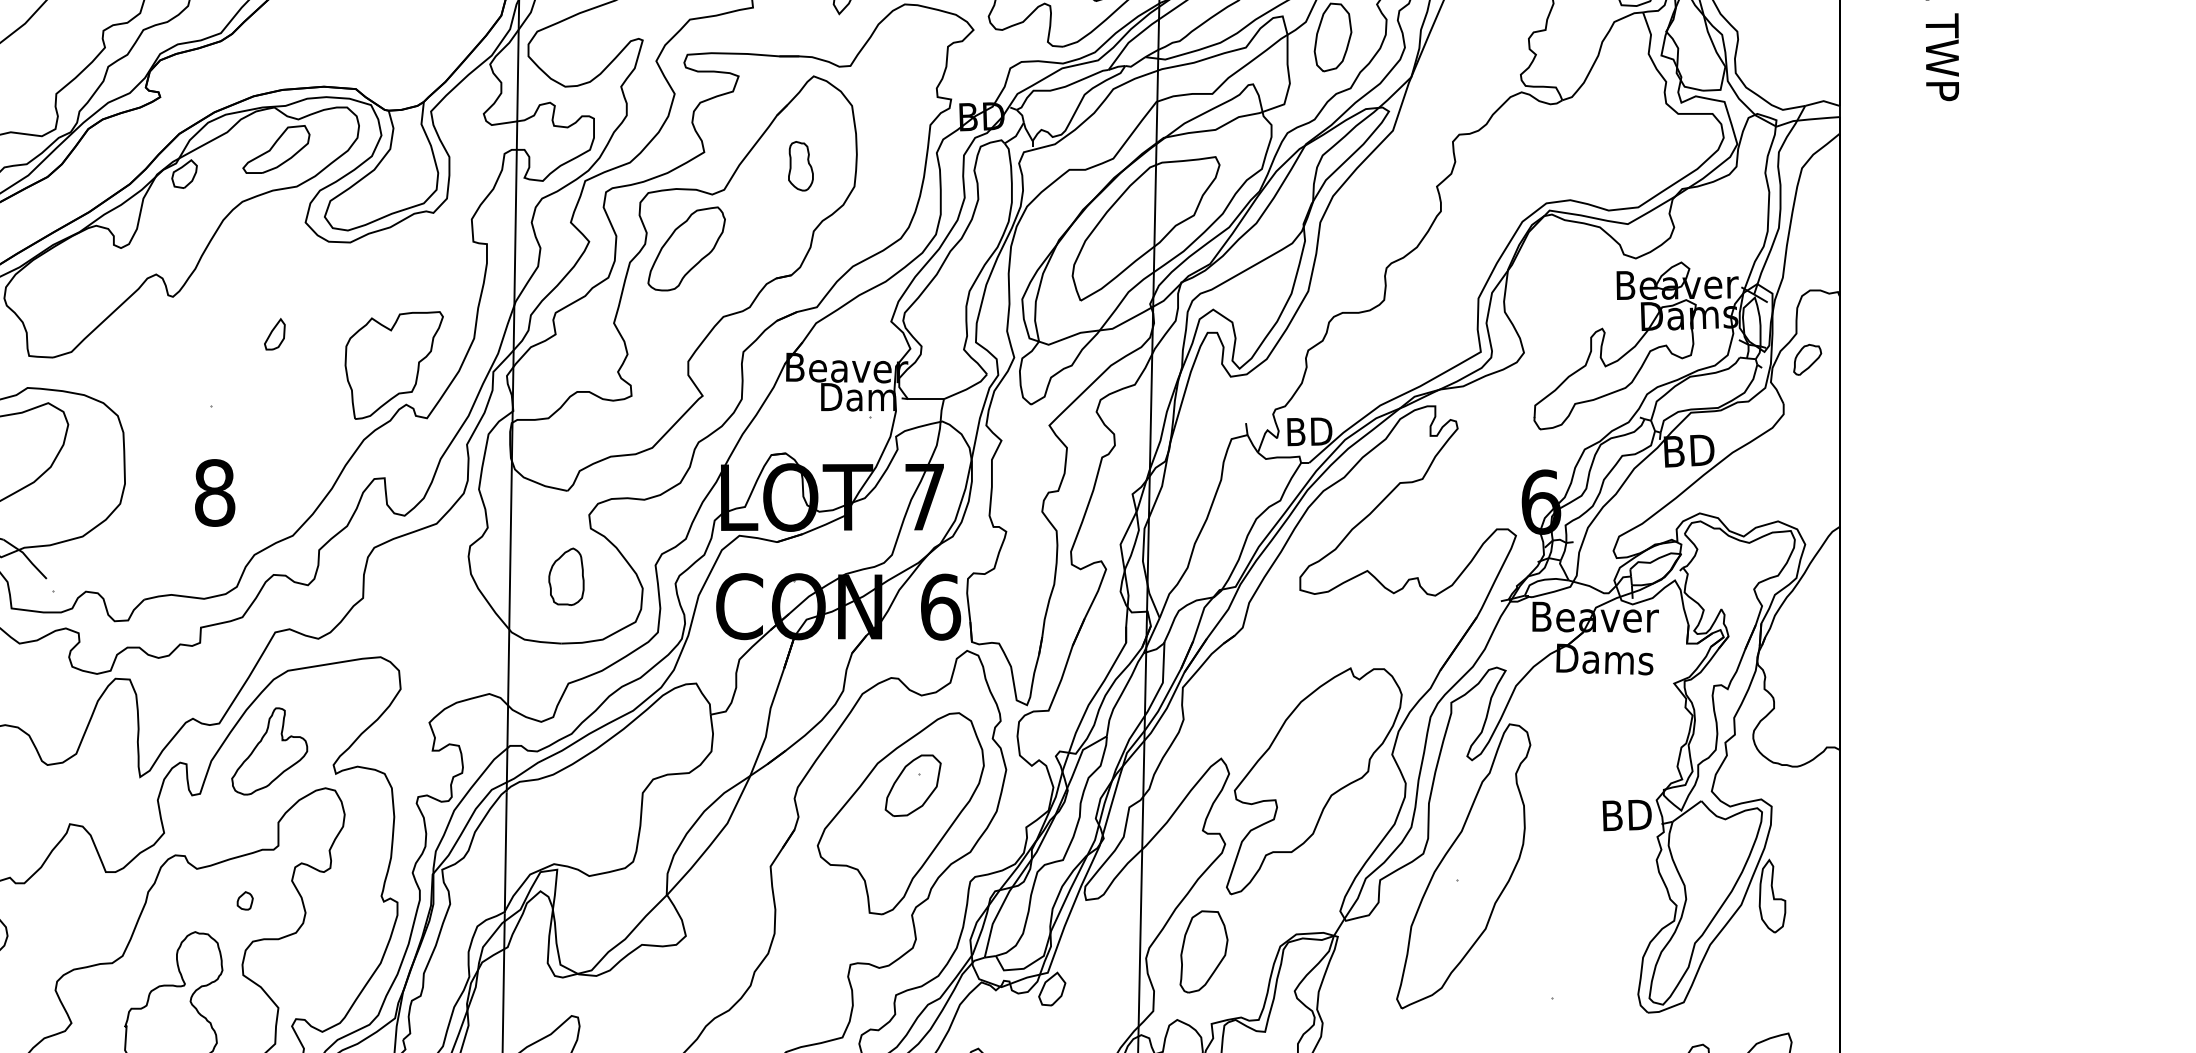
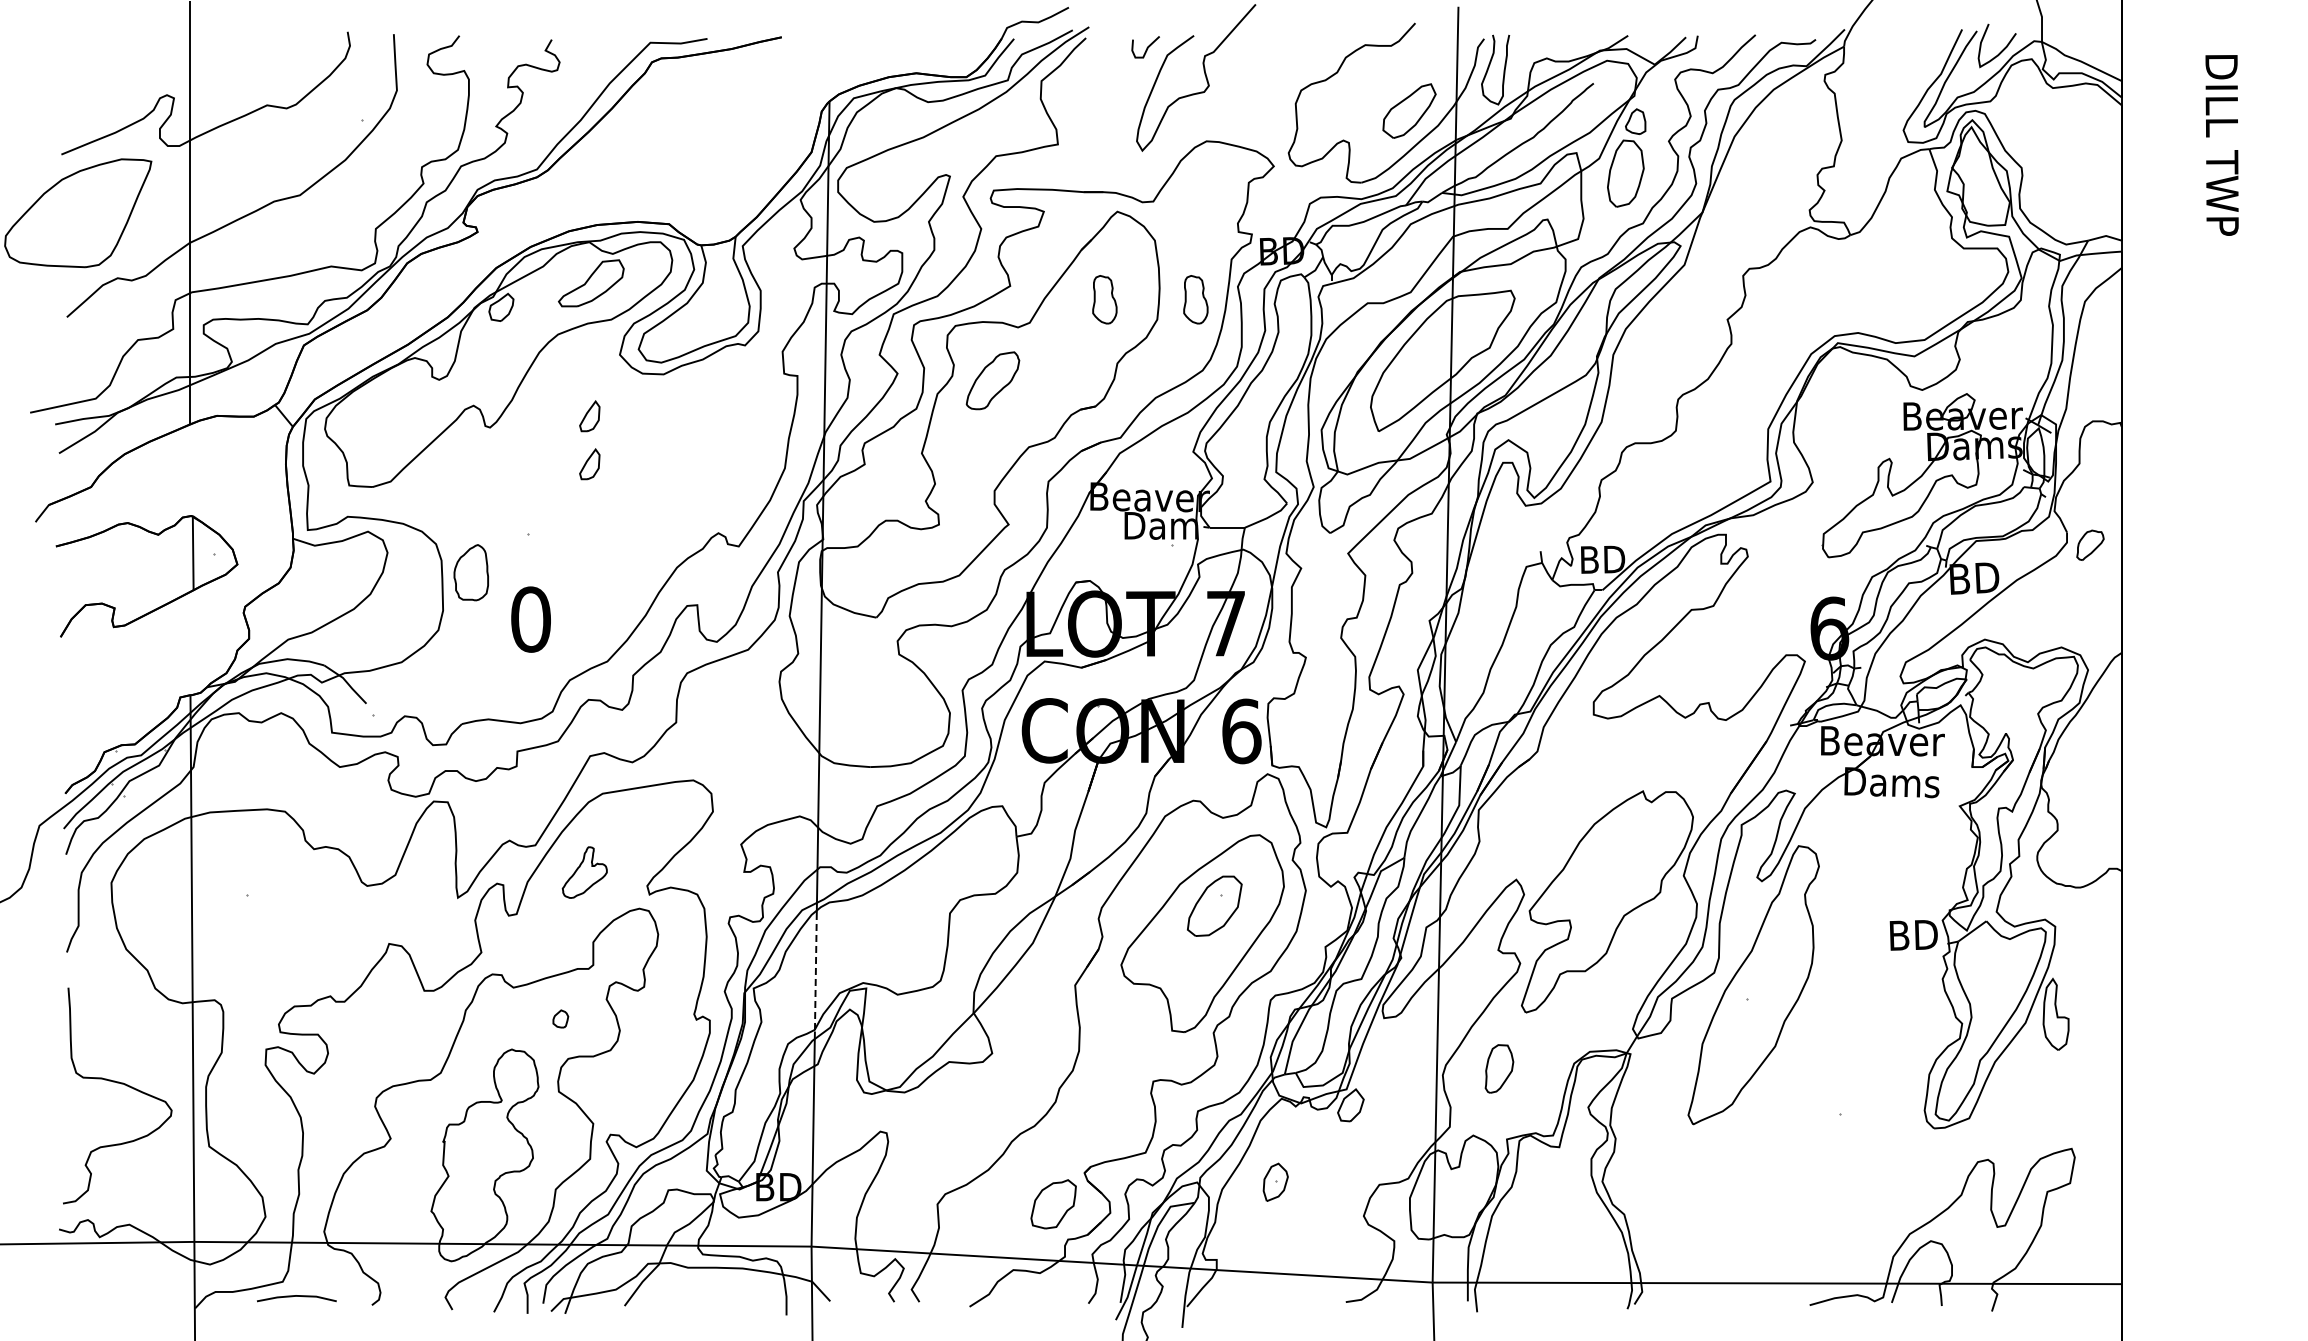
part: (893, 166) -> (1195, 299), added
part: (686, 248) -> (992, 380), size x0.7
part: (274, 285) -> (589, 416), added
part: (1807, 359) -> (2090, 544), moved
part: (394, 365) -> (706, 494), removed
text: (215, 492) -> (531, 619), 8 -> 0
part: (565, 576) -> (470, 572), moved
part: (269, 751) -> (584, 872), size x0.6
line: (505, 853) -> (815, 972), solid -> dashed
part: (1204, 951) -> (1499, 1068), size x0.6

